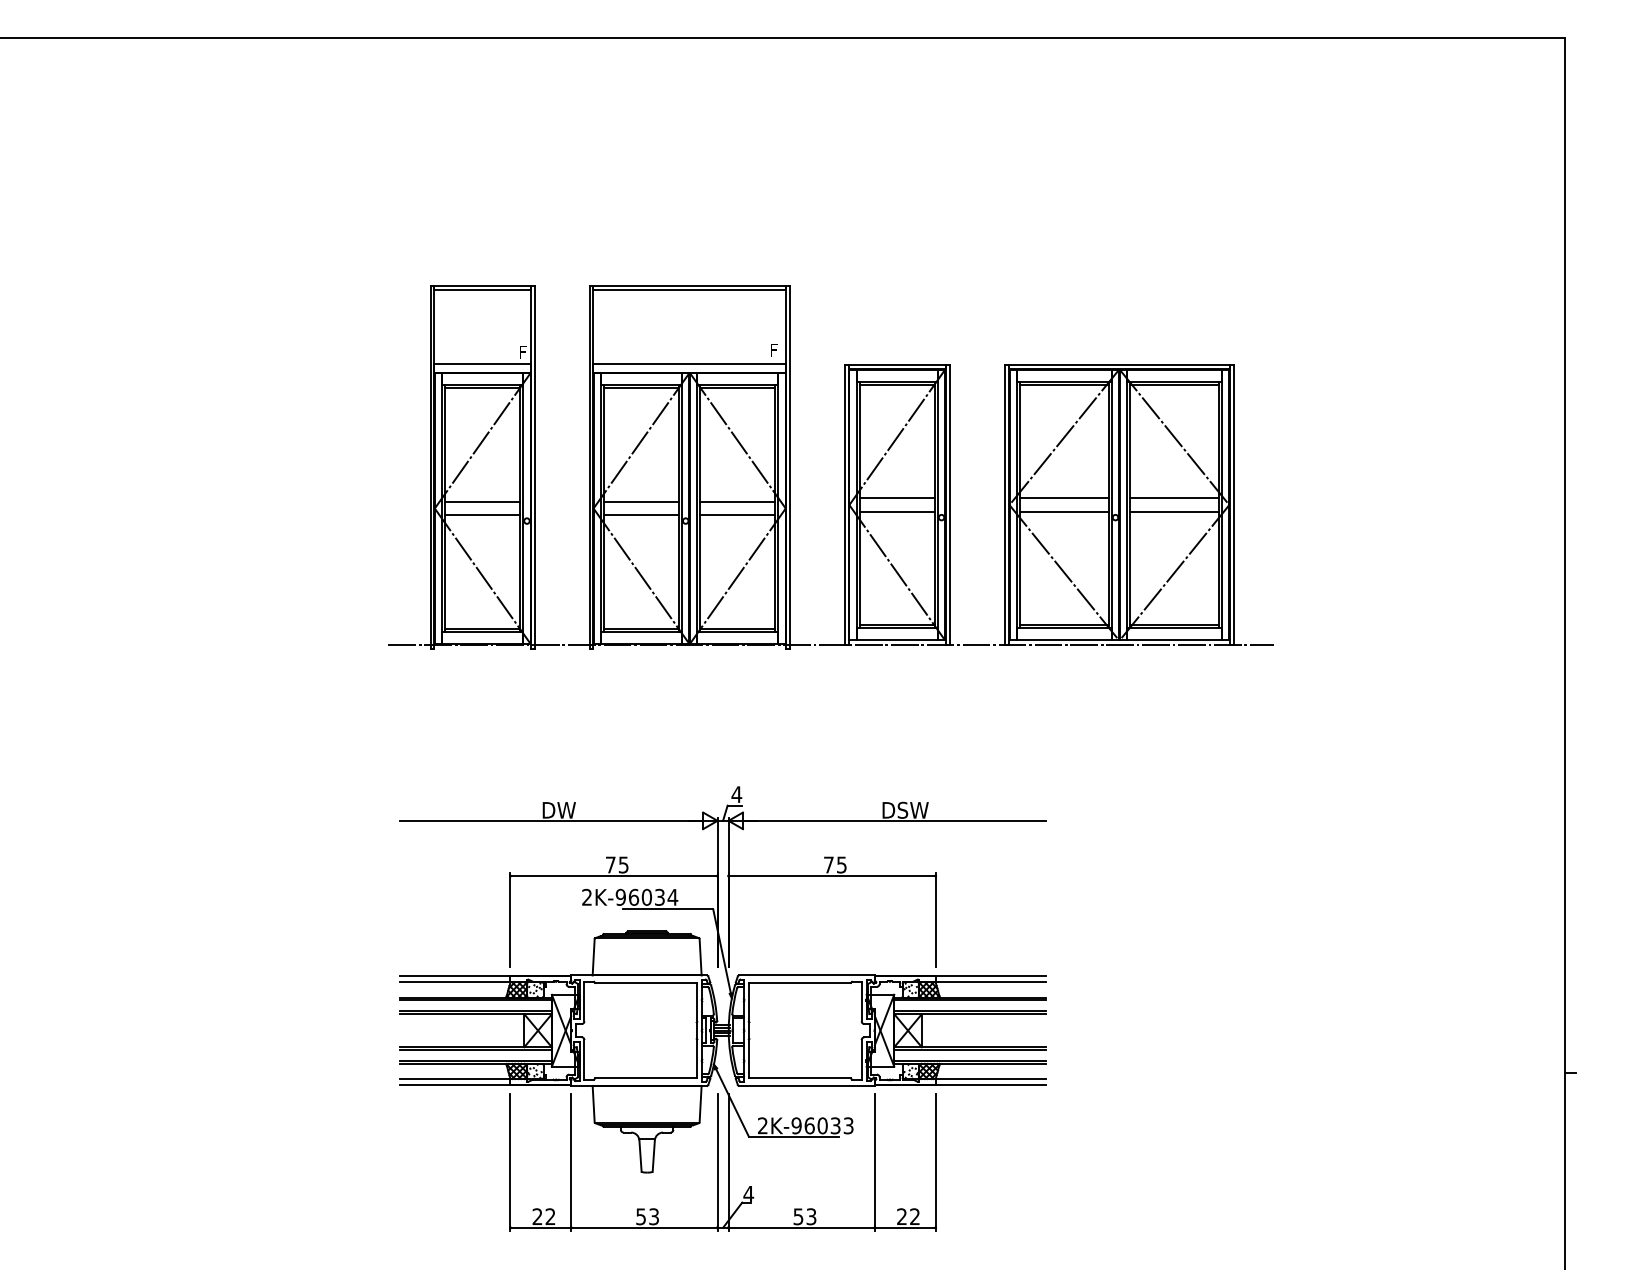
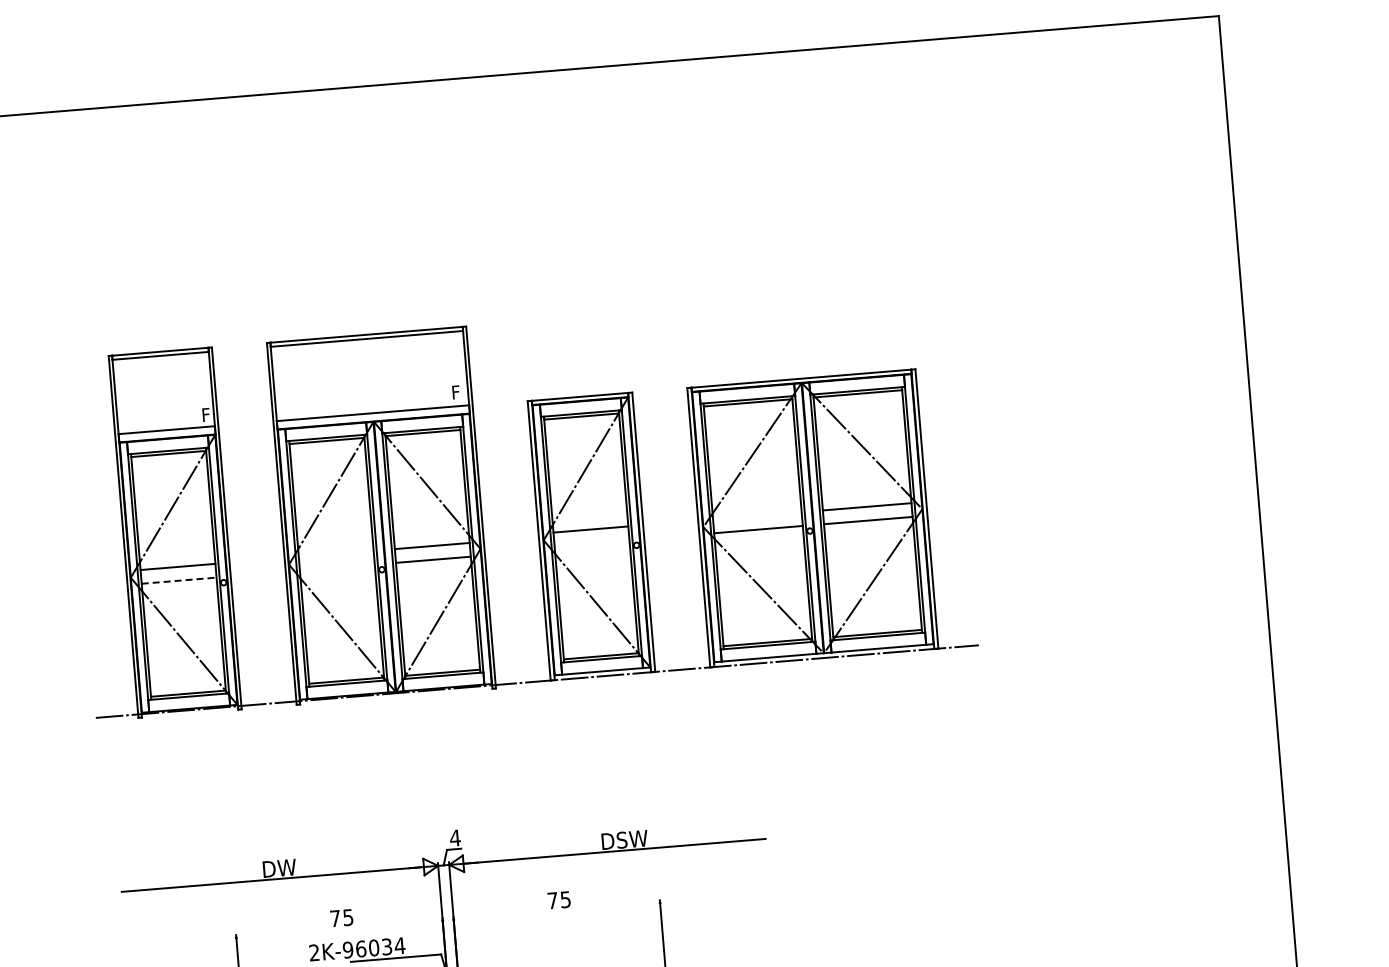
line: (1063, 498) -> (756, 516), removed
line: (641, 501) -> (336, 553), removed
line: (896, 511) -> (591, 542), removed
line: (482, 515) -> (178, 580), solid -> dashed
line: (641, 515) -> (337, 567), removed
line: (613, 876) -> (339, 929), removed
line: (831, 876) -> (556, 911), removed

